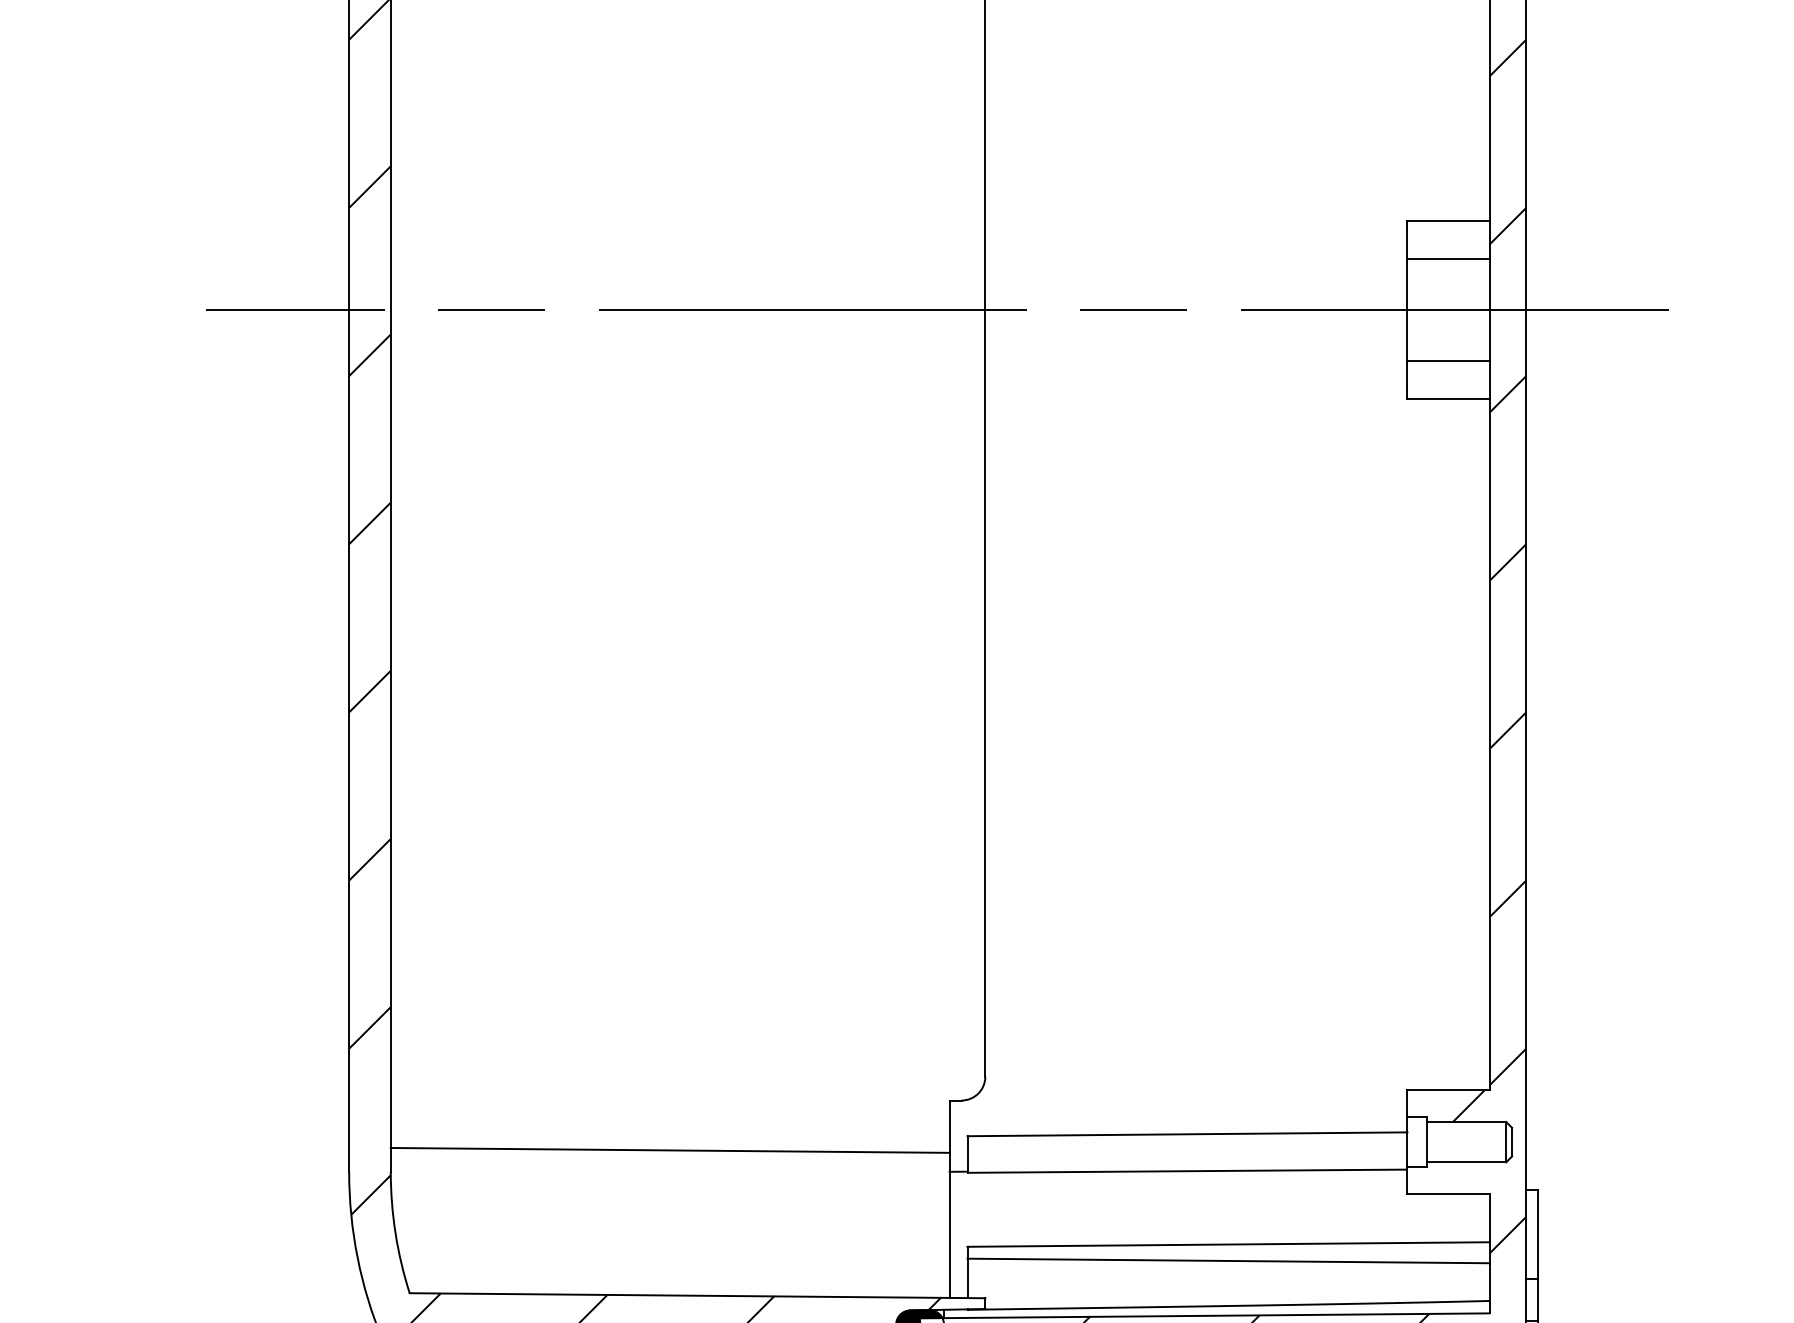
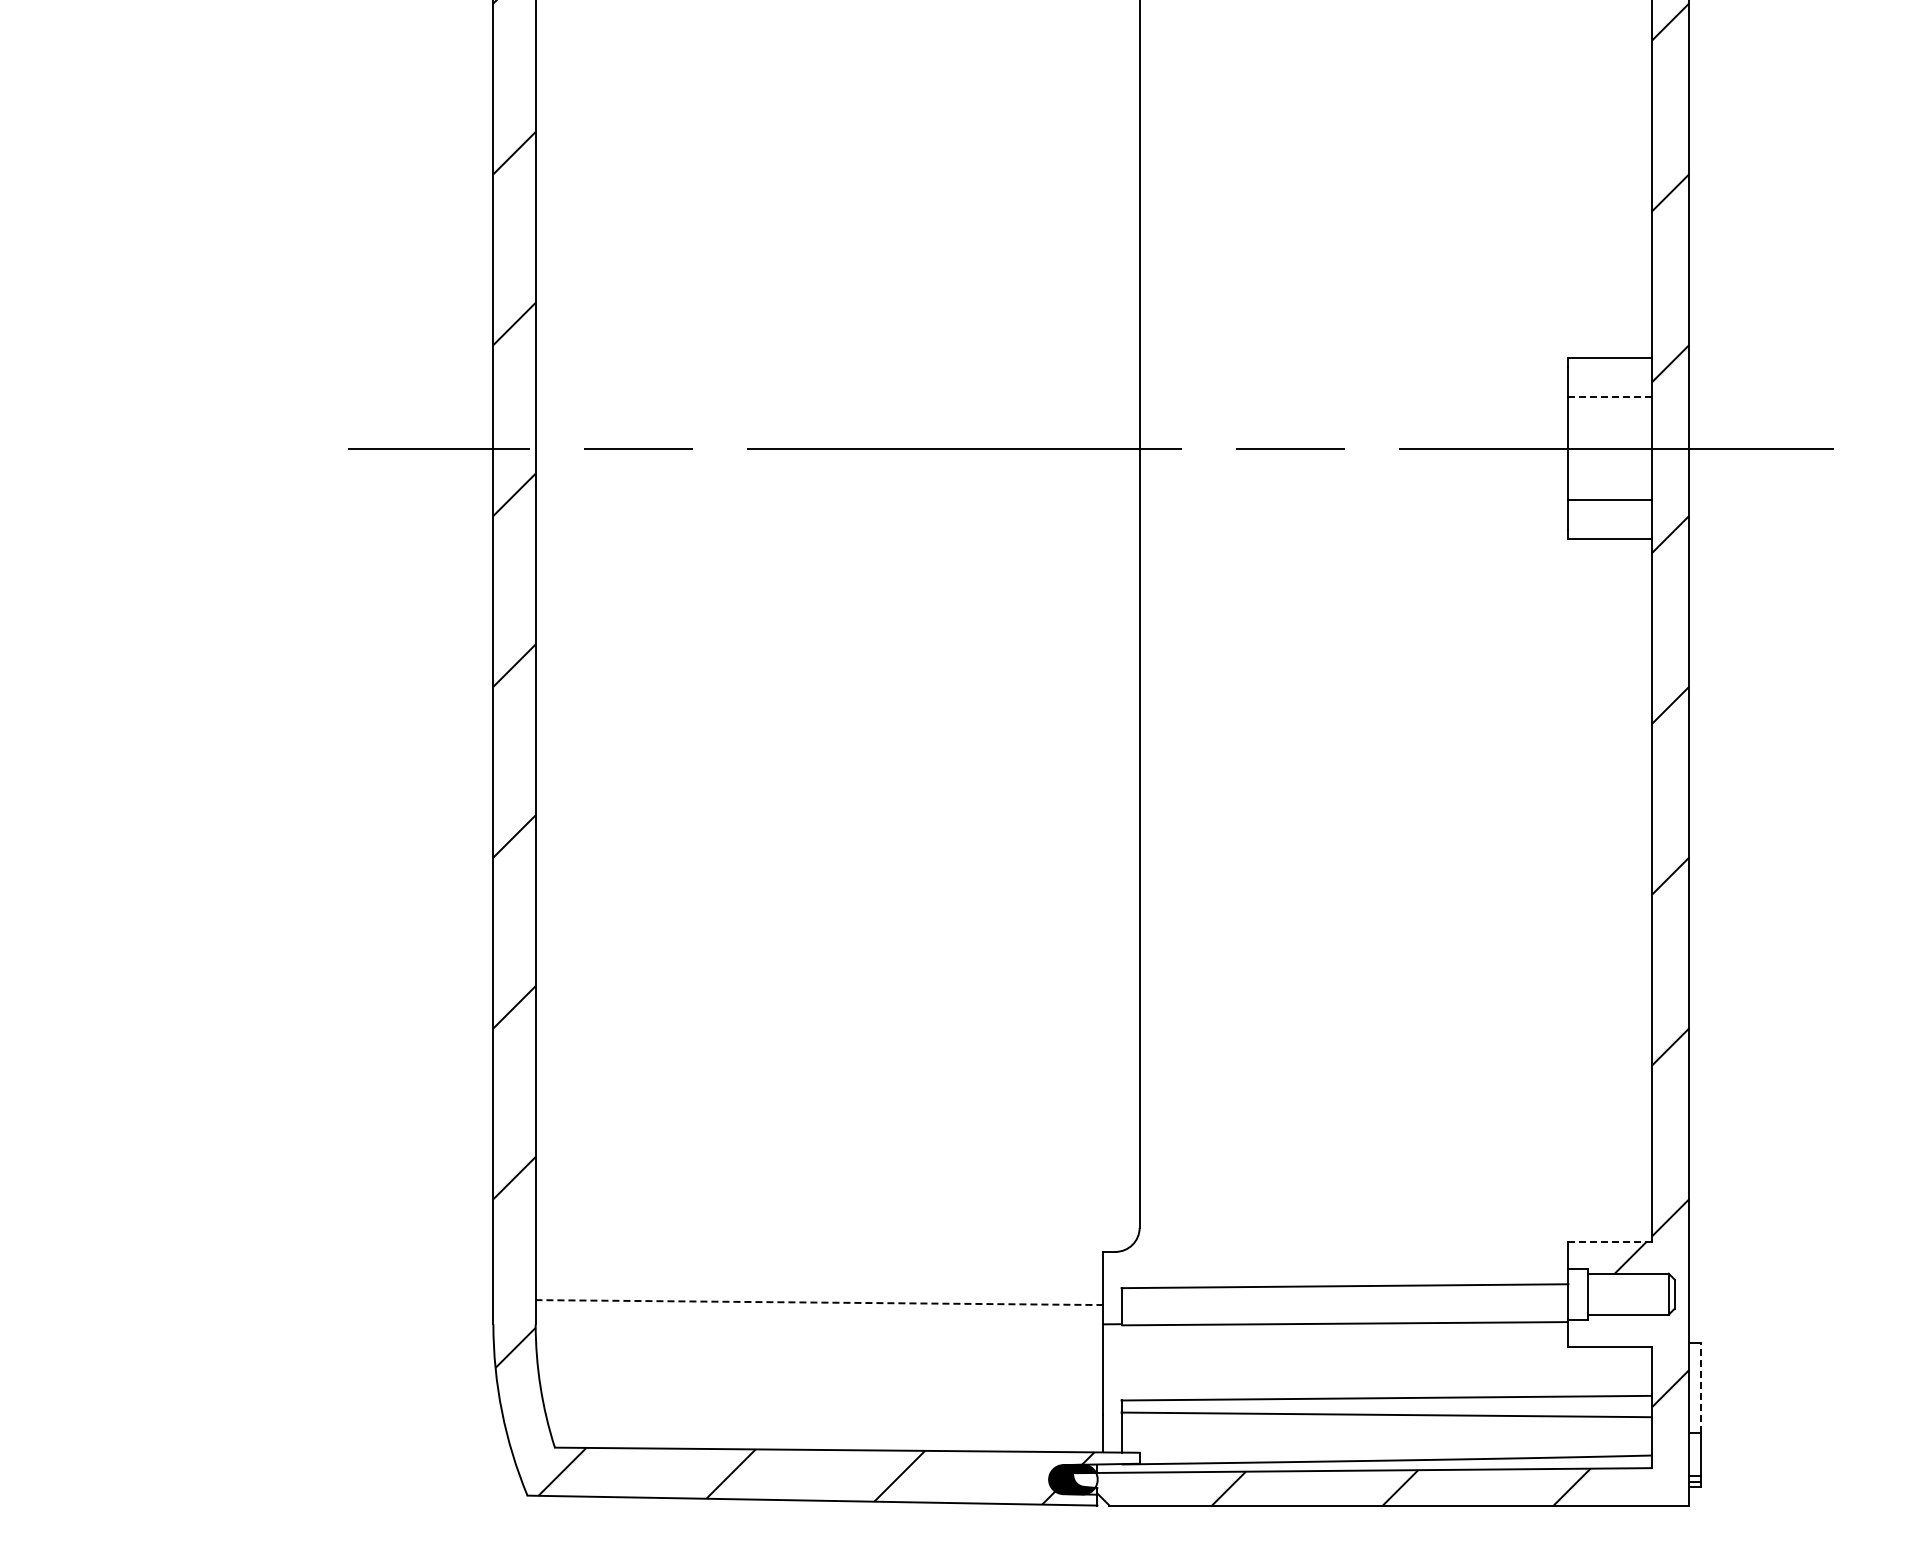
line: (1448, 258) -> (1610, 396), solid -> dashed
line: (1448, 1090) -> (1610, 1241), solid -> dashed
line: (670, 1150) -> (819, 1302), solid -> dashed
line: (1538, 1234) -> (1701, 1387), solid -> dashed

